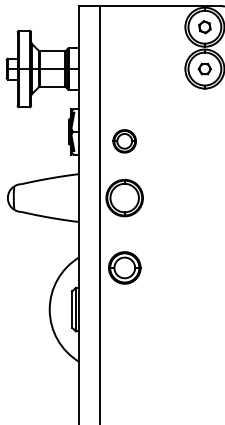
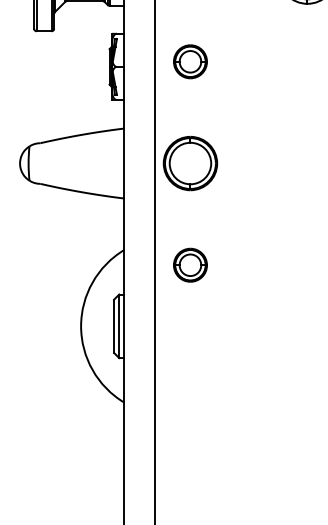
part: (124, 141) -> (190, 62), moved
part: (124, 267) -> (190, 264), size x0.71

